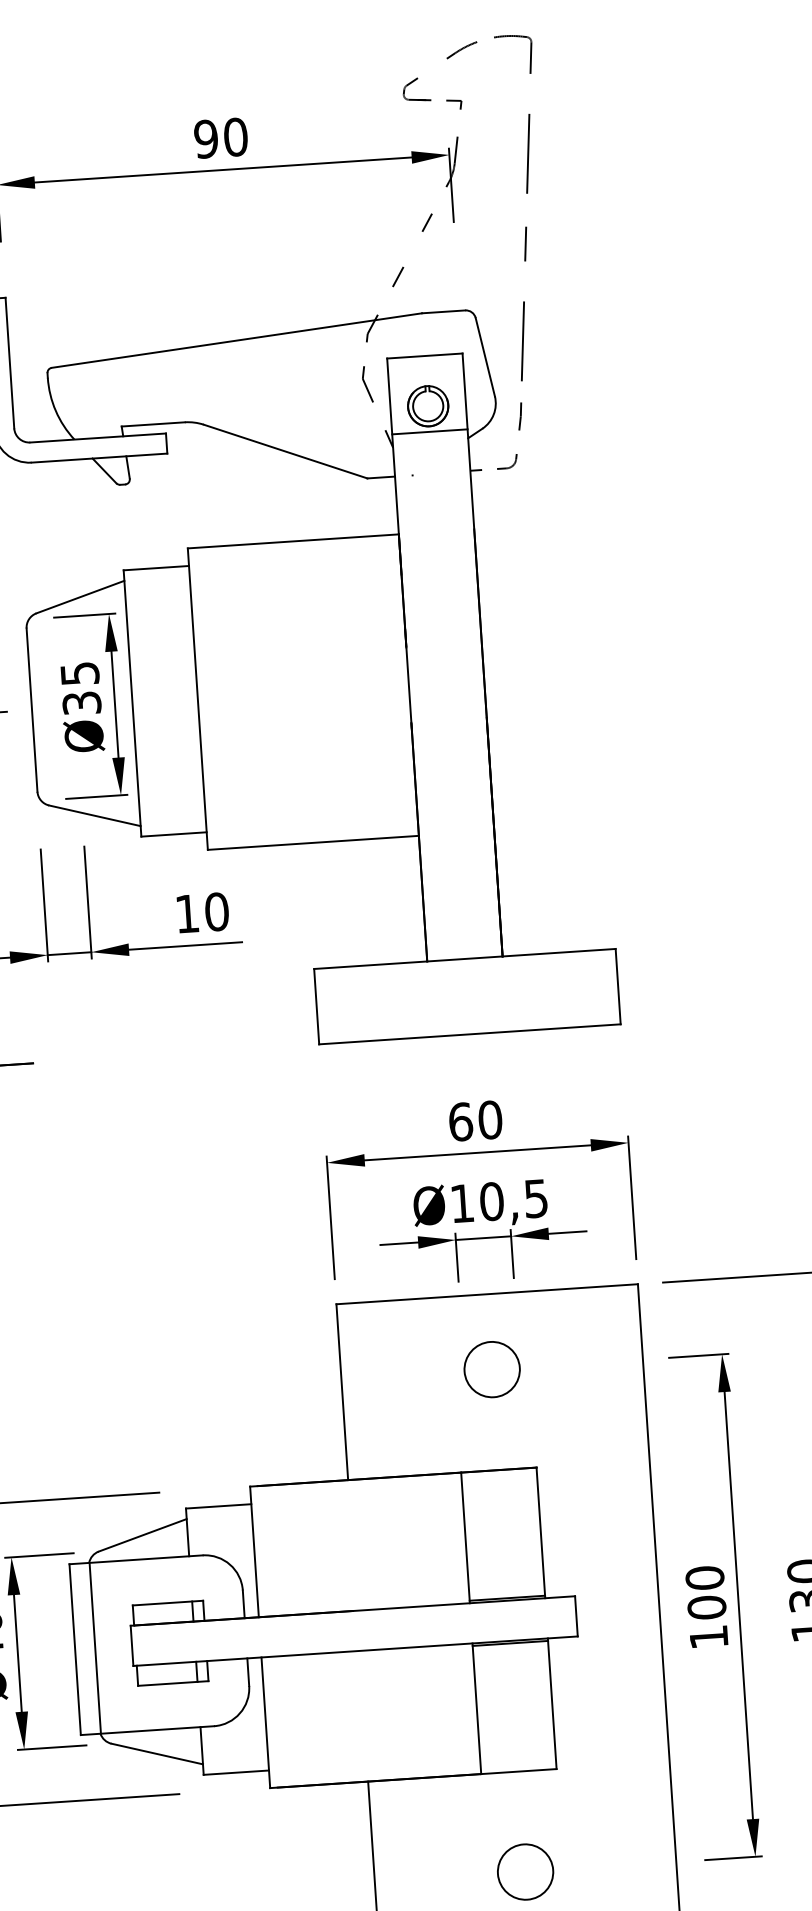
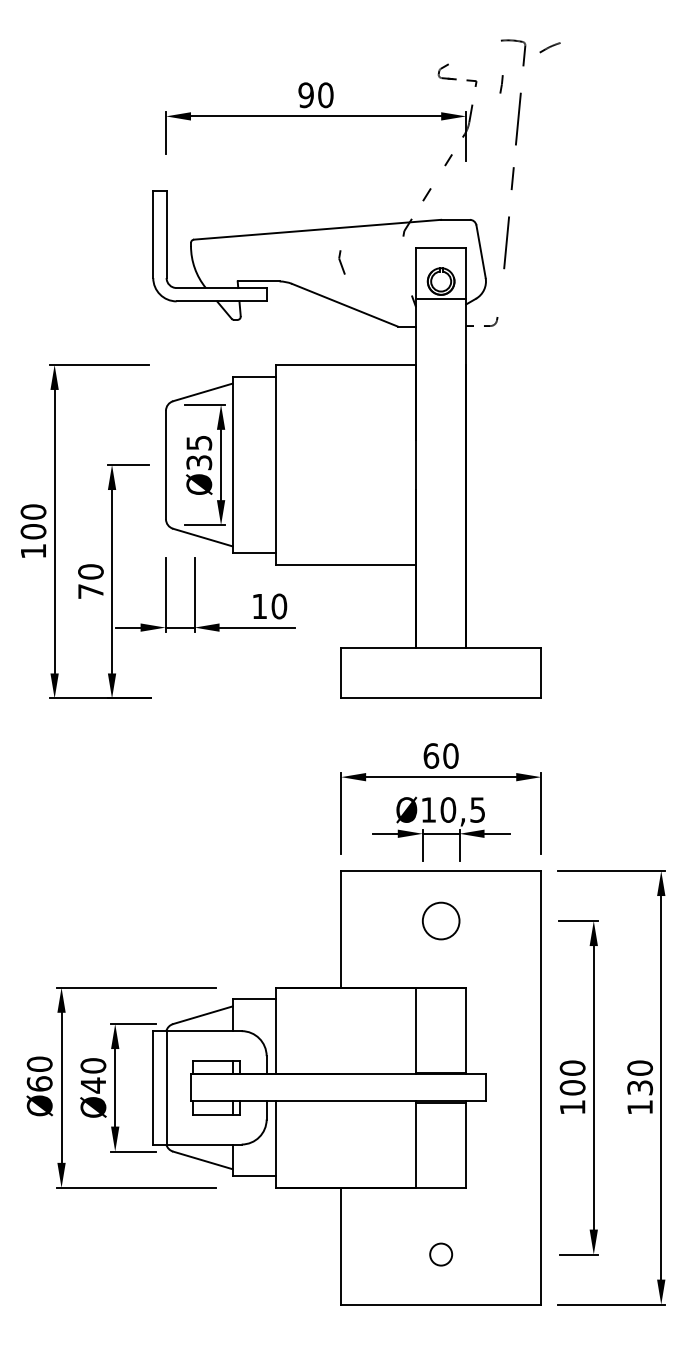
line: (461, 49) -> (549, 47), moved
part: (366, 384) -> (341, 262), moved
line: (520, 416) -> (501, 84), moved
circle: (524, 1871) -> (440, 1254), size x0.6

